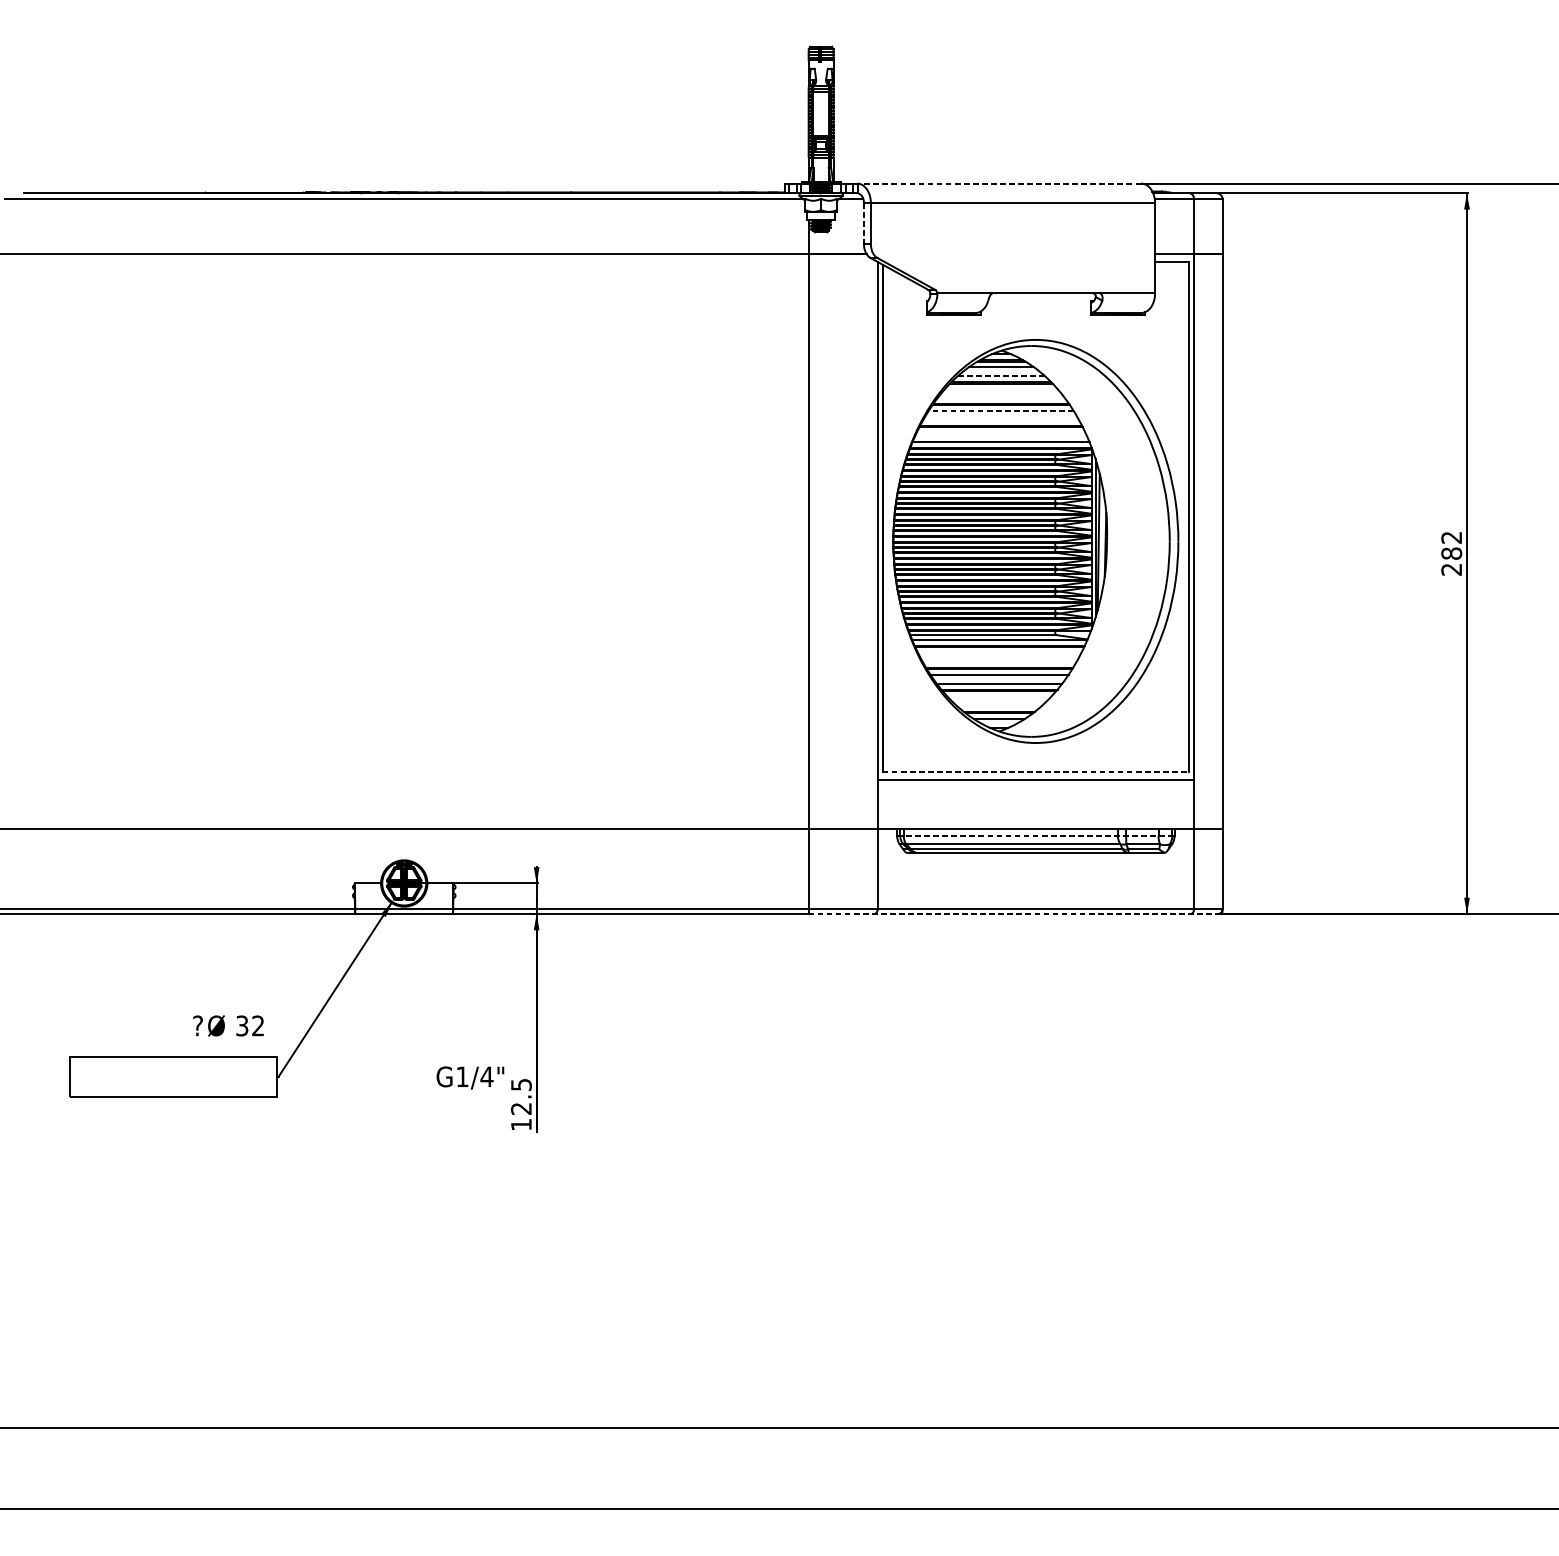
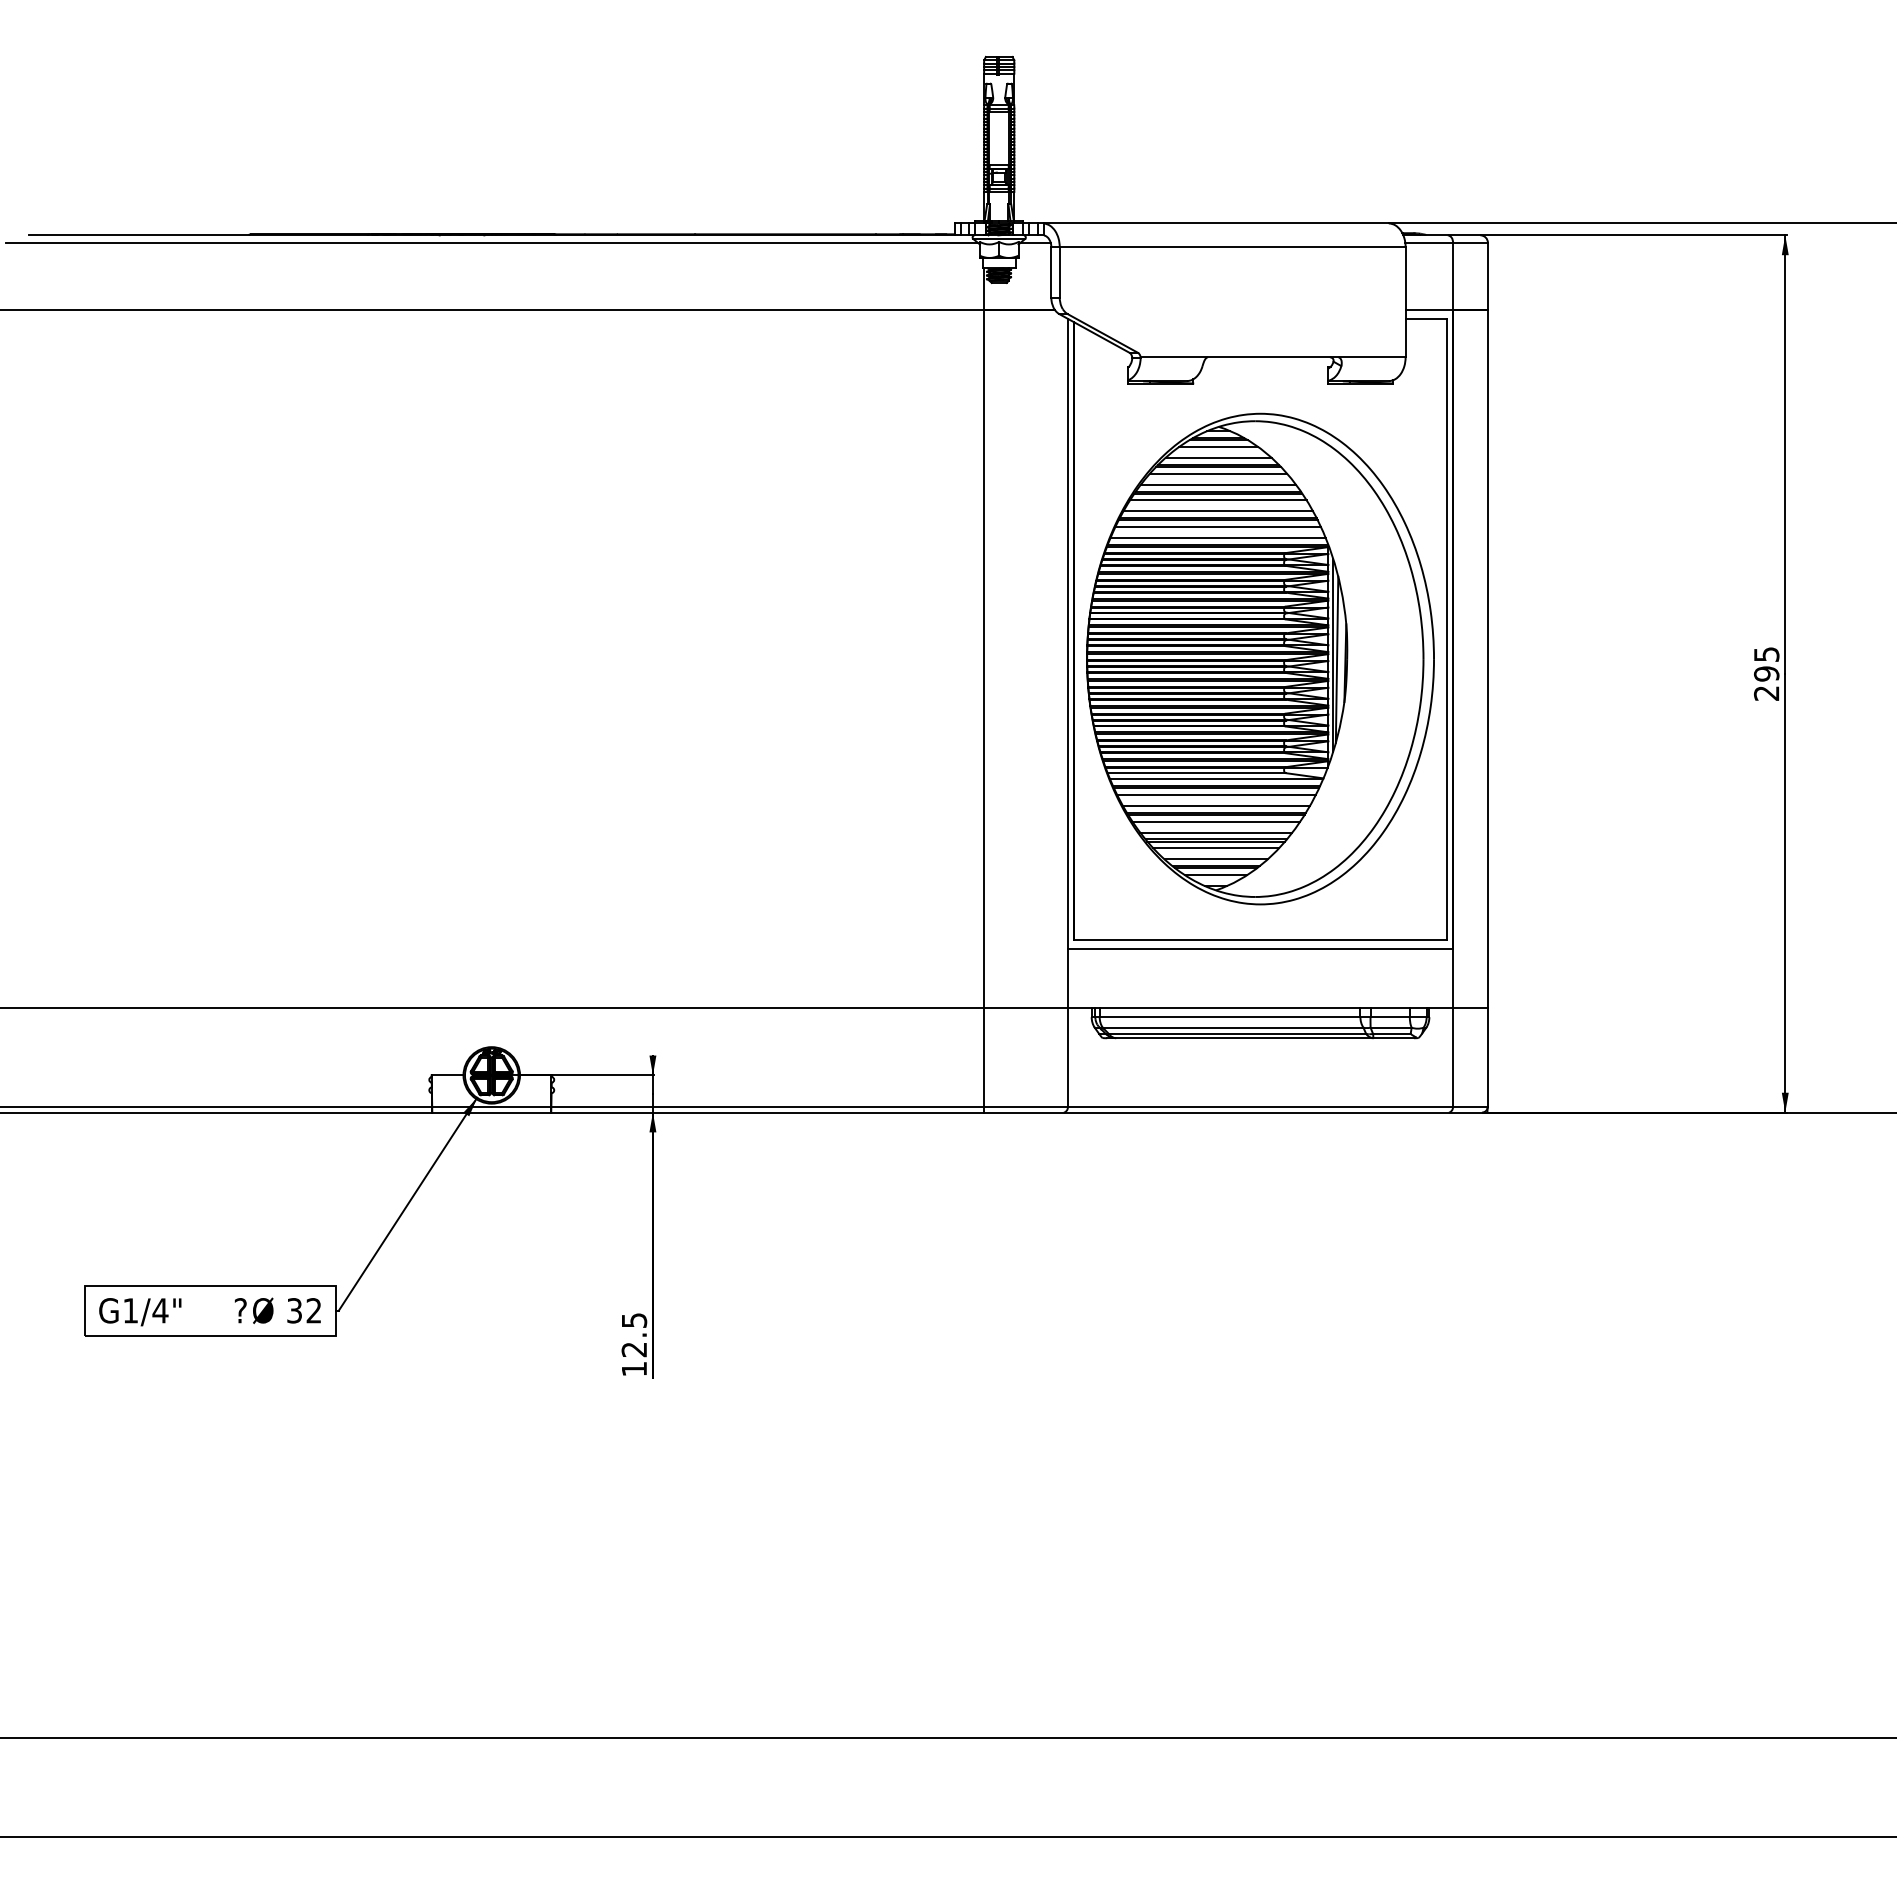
line: (998, 183) -> (1215, 223), dashed -> solid
line: (864, 223) -> (1051, 272), dashed -> solid
line: (1002, 375) -> (1219, 457), dashed -> solid
line: (1001, 388) -> (1218, 473), added
line: (1001, 398) -> (1218, 484), added
line: (1000, 411) -> (1217, 500), dashed -> solid
line: (1001, 420) -> (1218, 511), added
line: (1001, 433) -> (1218, 527), added
text: (1451, 545) -> (1766, 664), 282 -> 295
line: (999, 652) -> (1216, 794), added
line: (999, 661) -> (1216, 805), added
line: (999, 697) -> (1216, 848), added
line: (998, 706) -> (1215, 859), added
line: (1035, 772) -> (1260, 940), dashed -> solid
line: (1035, 835) -> (1260, 1017), dashed -> solid
line: (1015, 913) -> (1235, 1112), dashed -> solid
text: (228, 1025) -> (277, 1310), moved
text: (470, 1078) -> (140, 1312), moved

